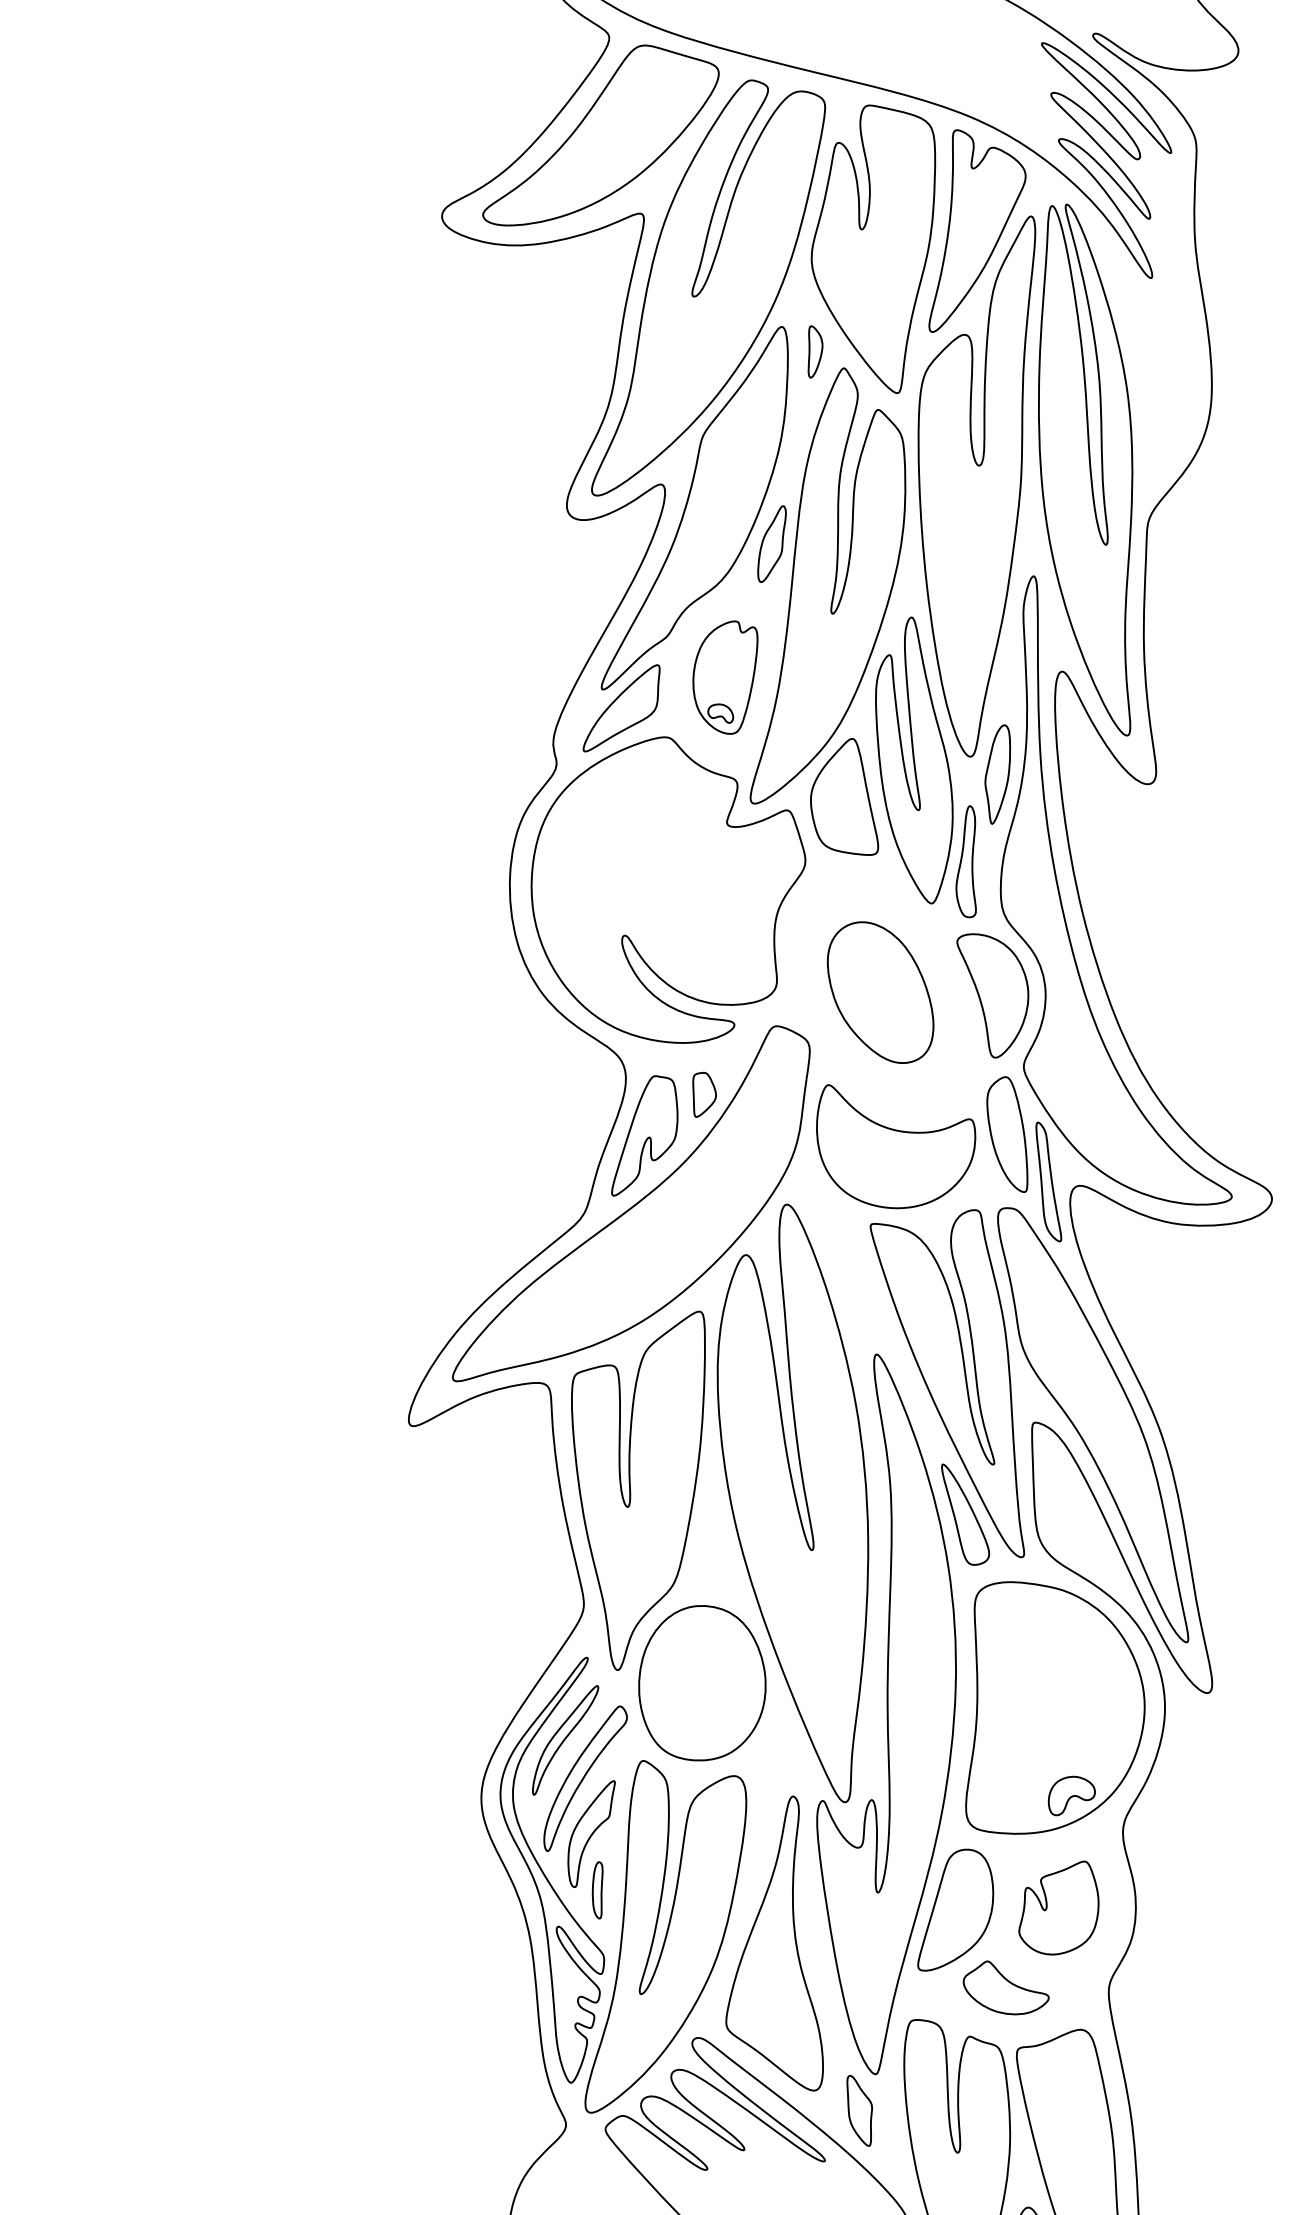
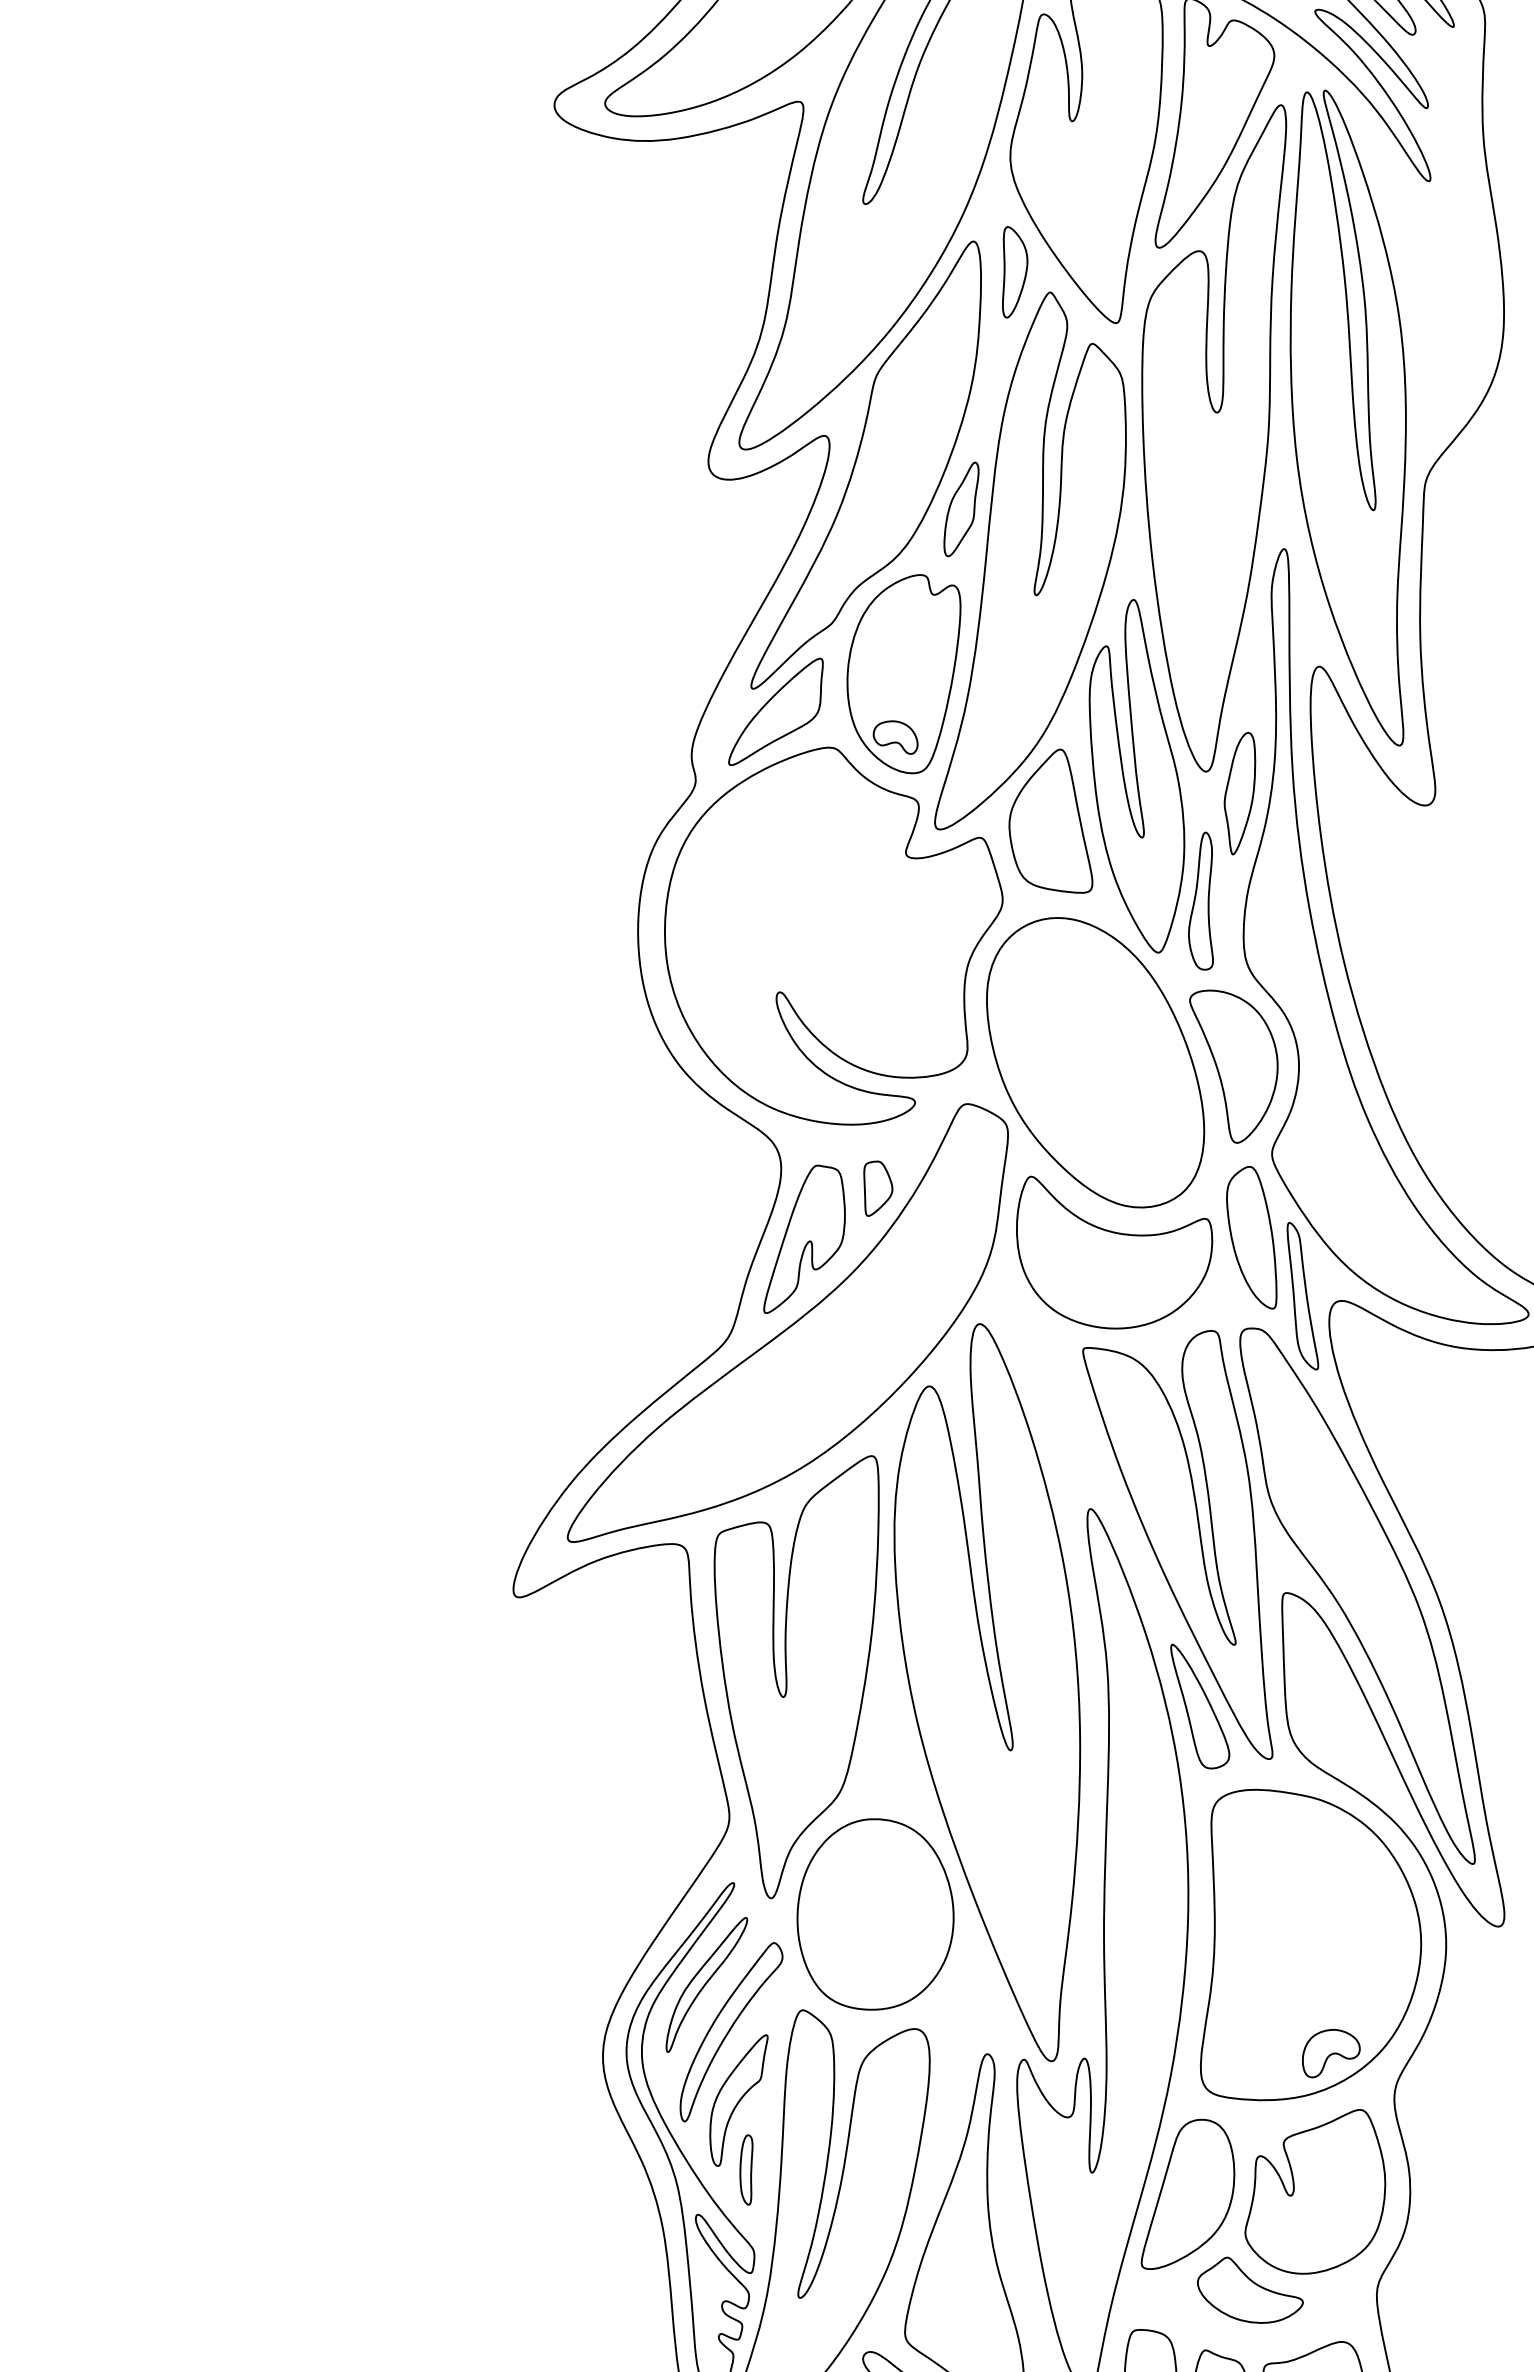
part: (815, 351) -> (1015, 271), size x1.43
part: (725, 677) -> (904, 673), size x1.43
part: (880, 992) -> (1095, 1062), size x1.67
part: (1058, 1907) -> (1314, 2191), size x1.43

